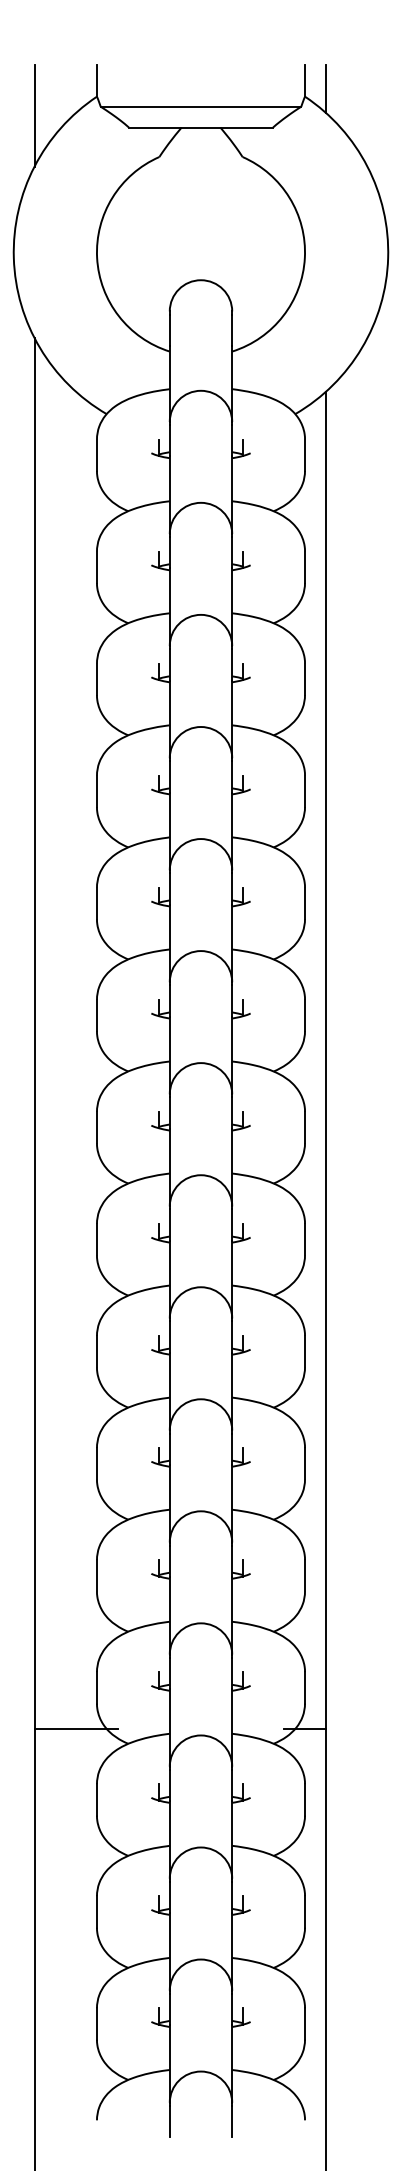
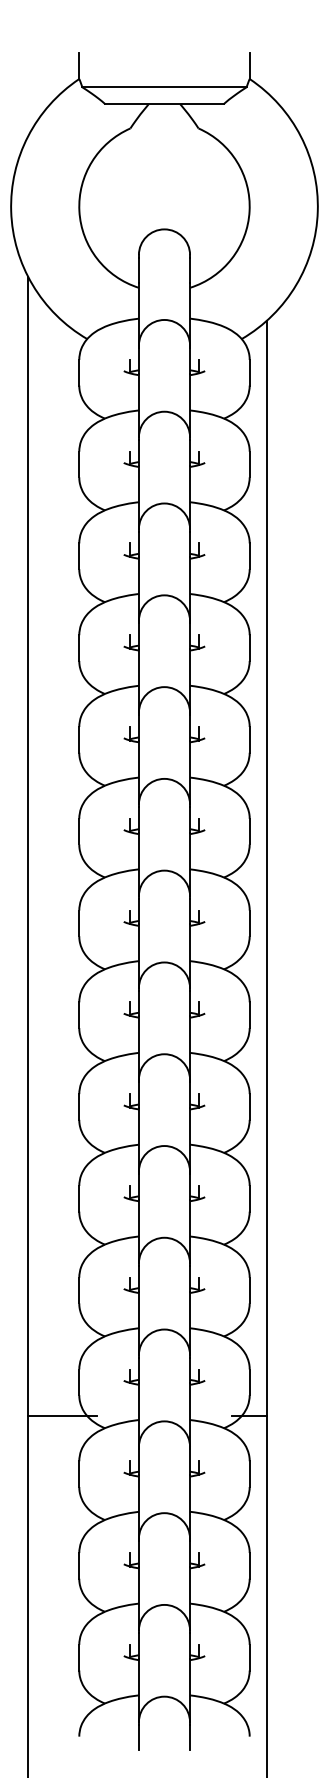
line: (325, 88) -> (266, 72), removed
line: (34, 115) -> (28, 94), removed

